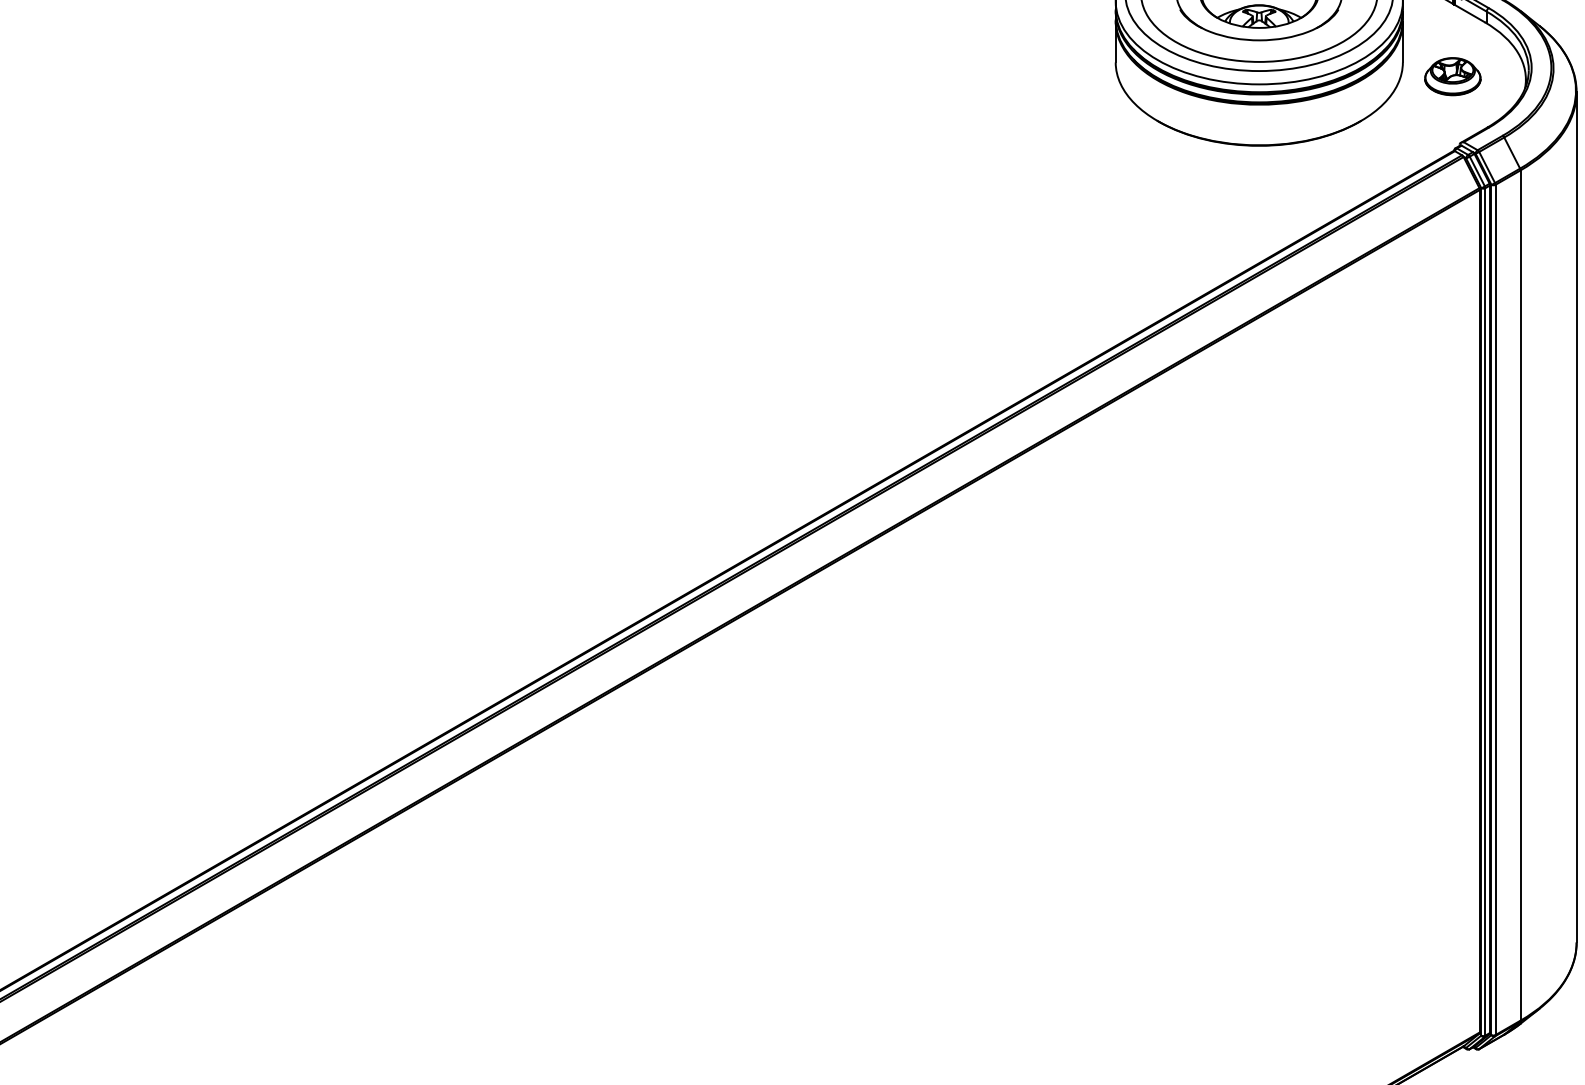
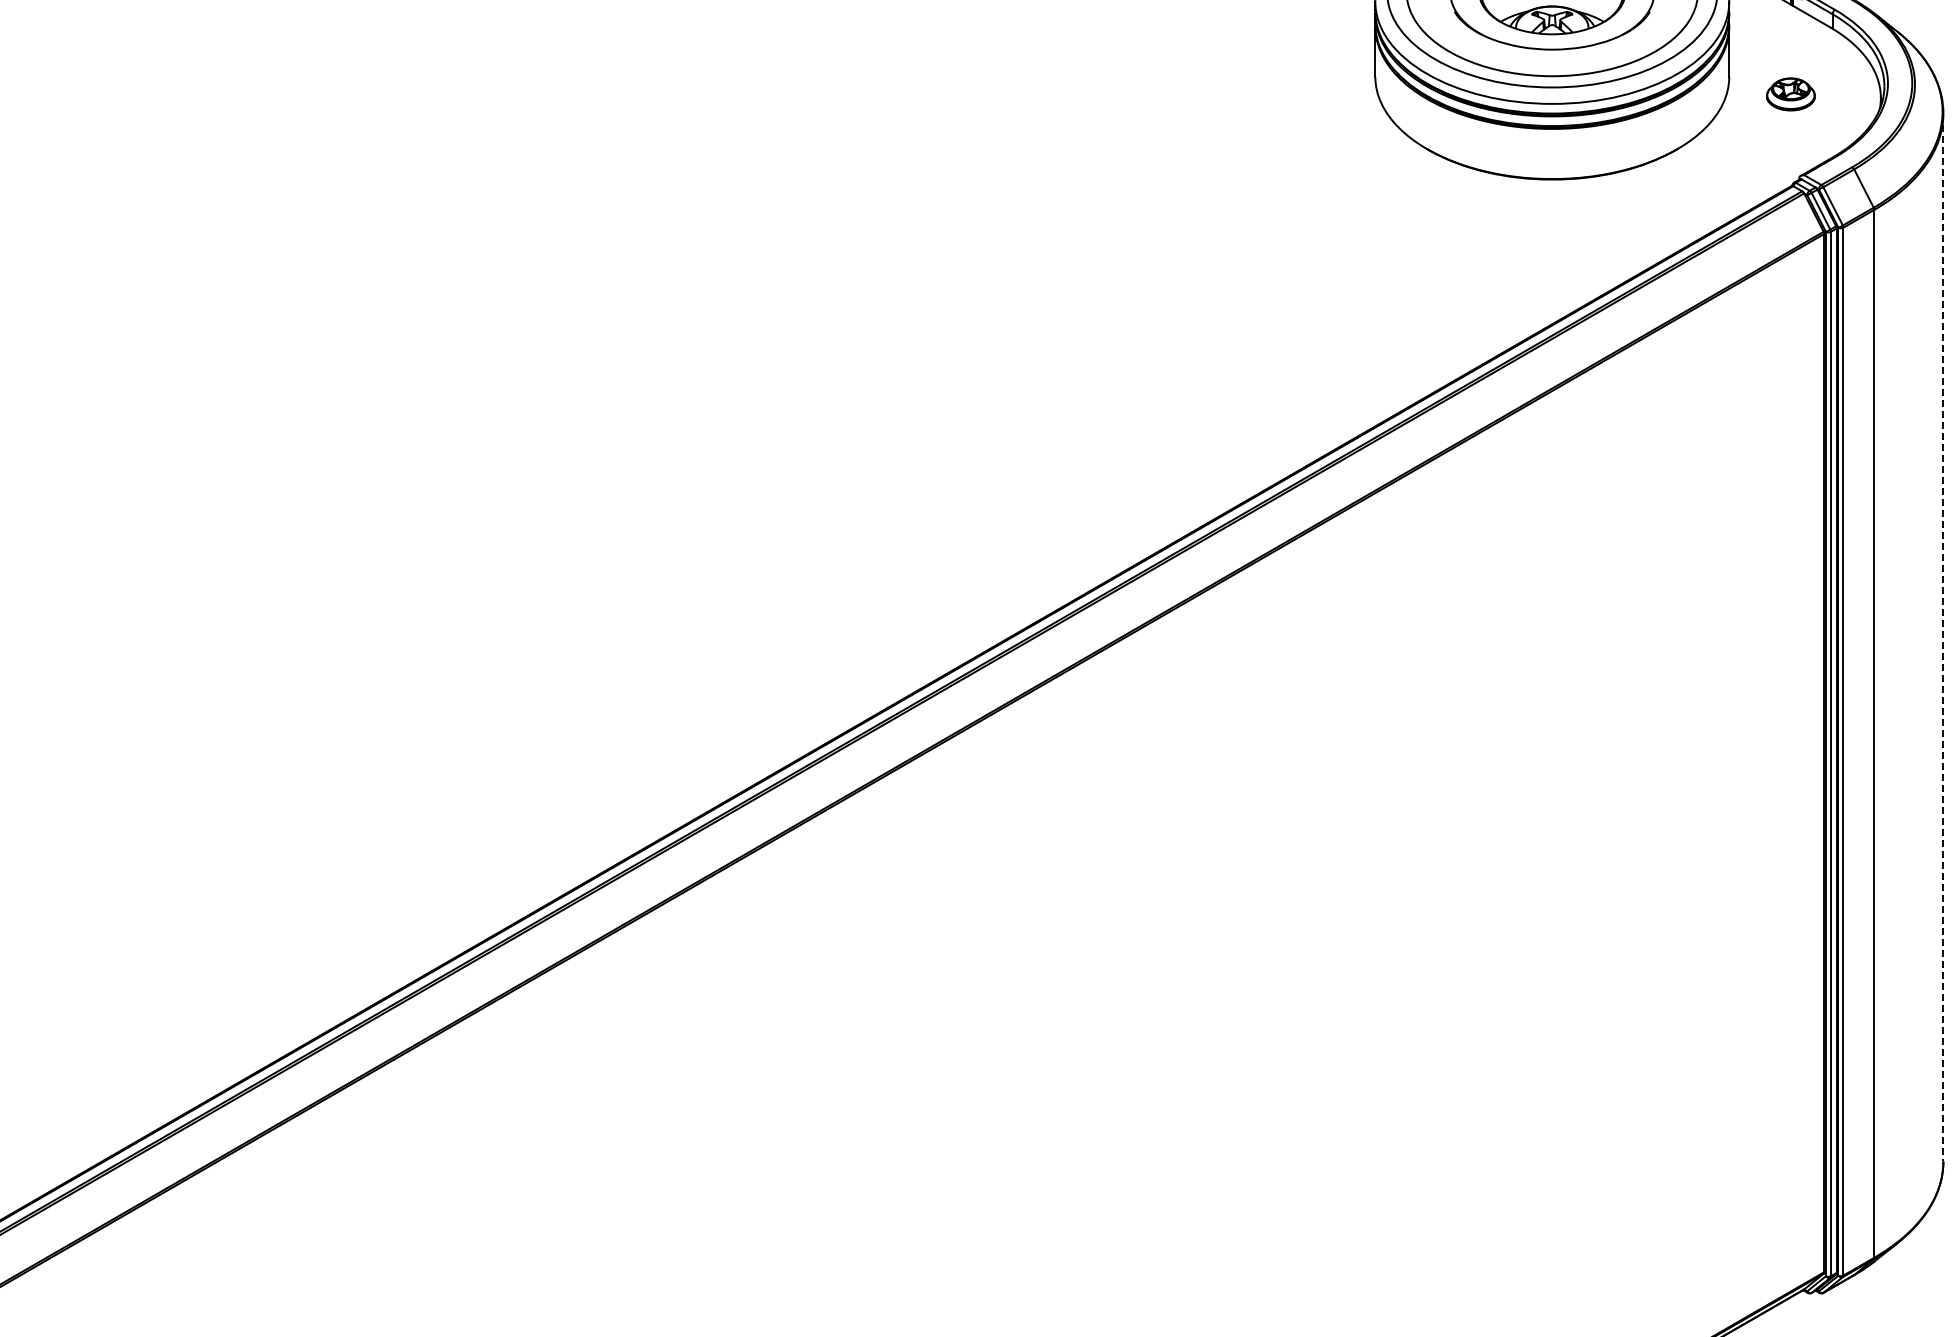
part: (1452, 76) -> (1790, 94), size x0.7
line: (1576, 517) -> (1943, 637), solid -> dashed

